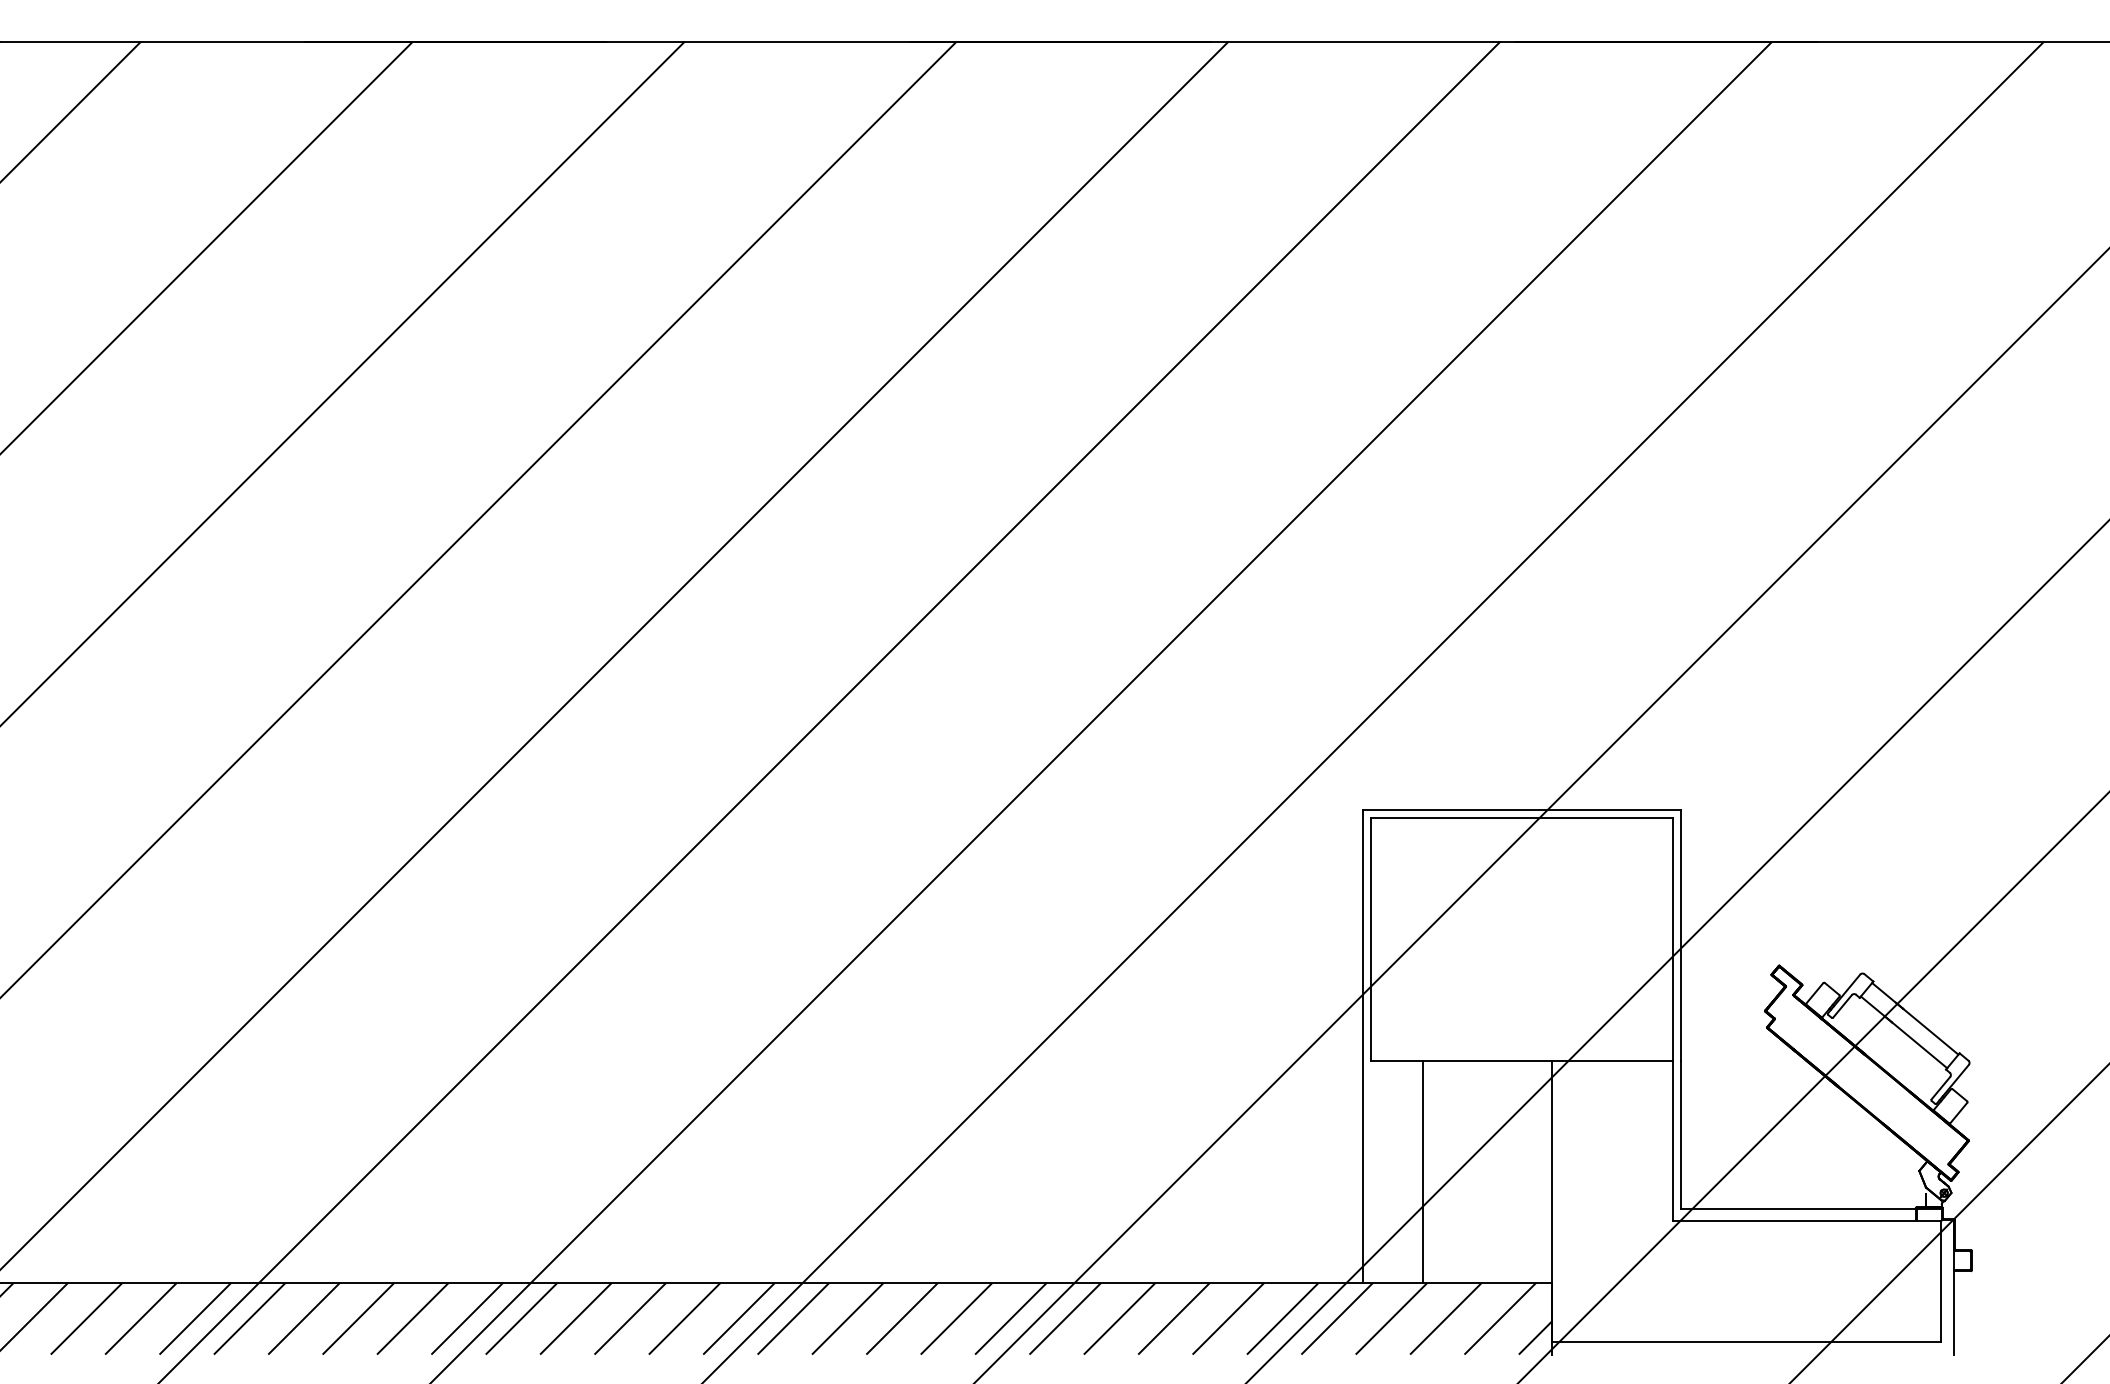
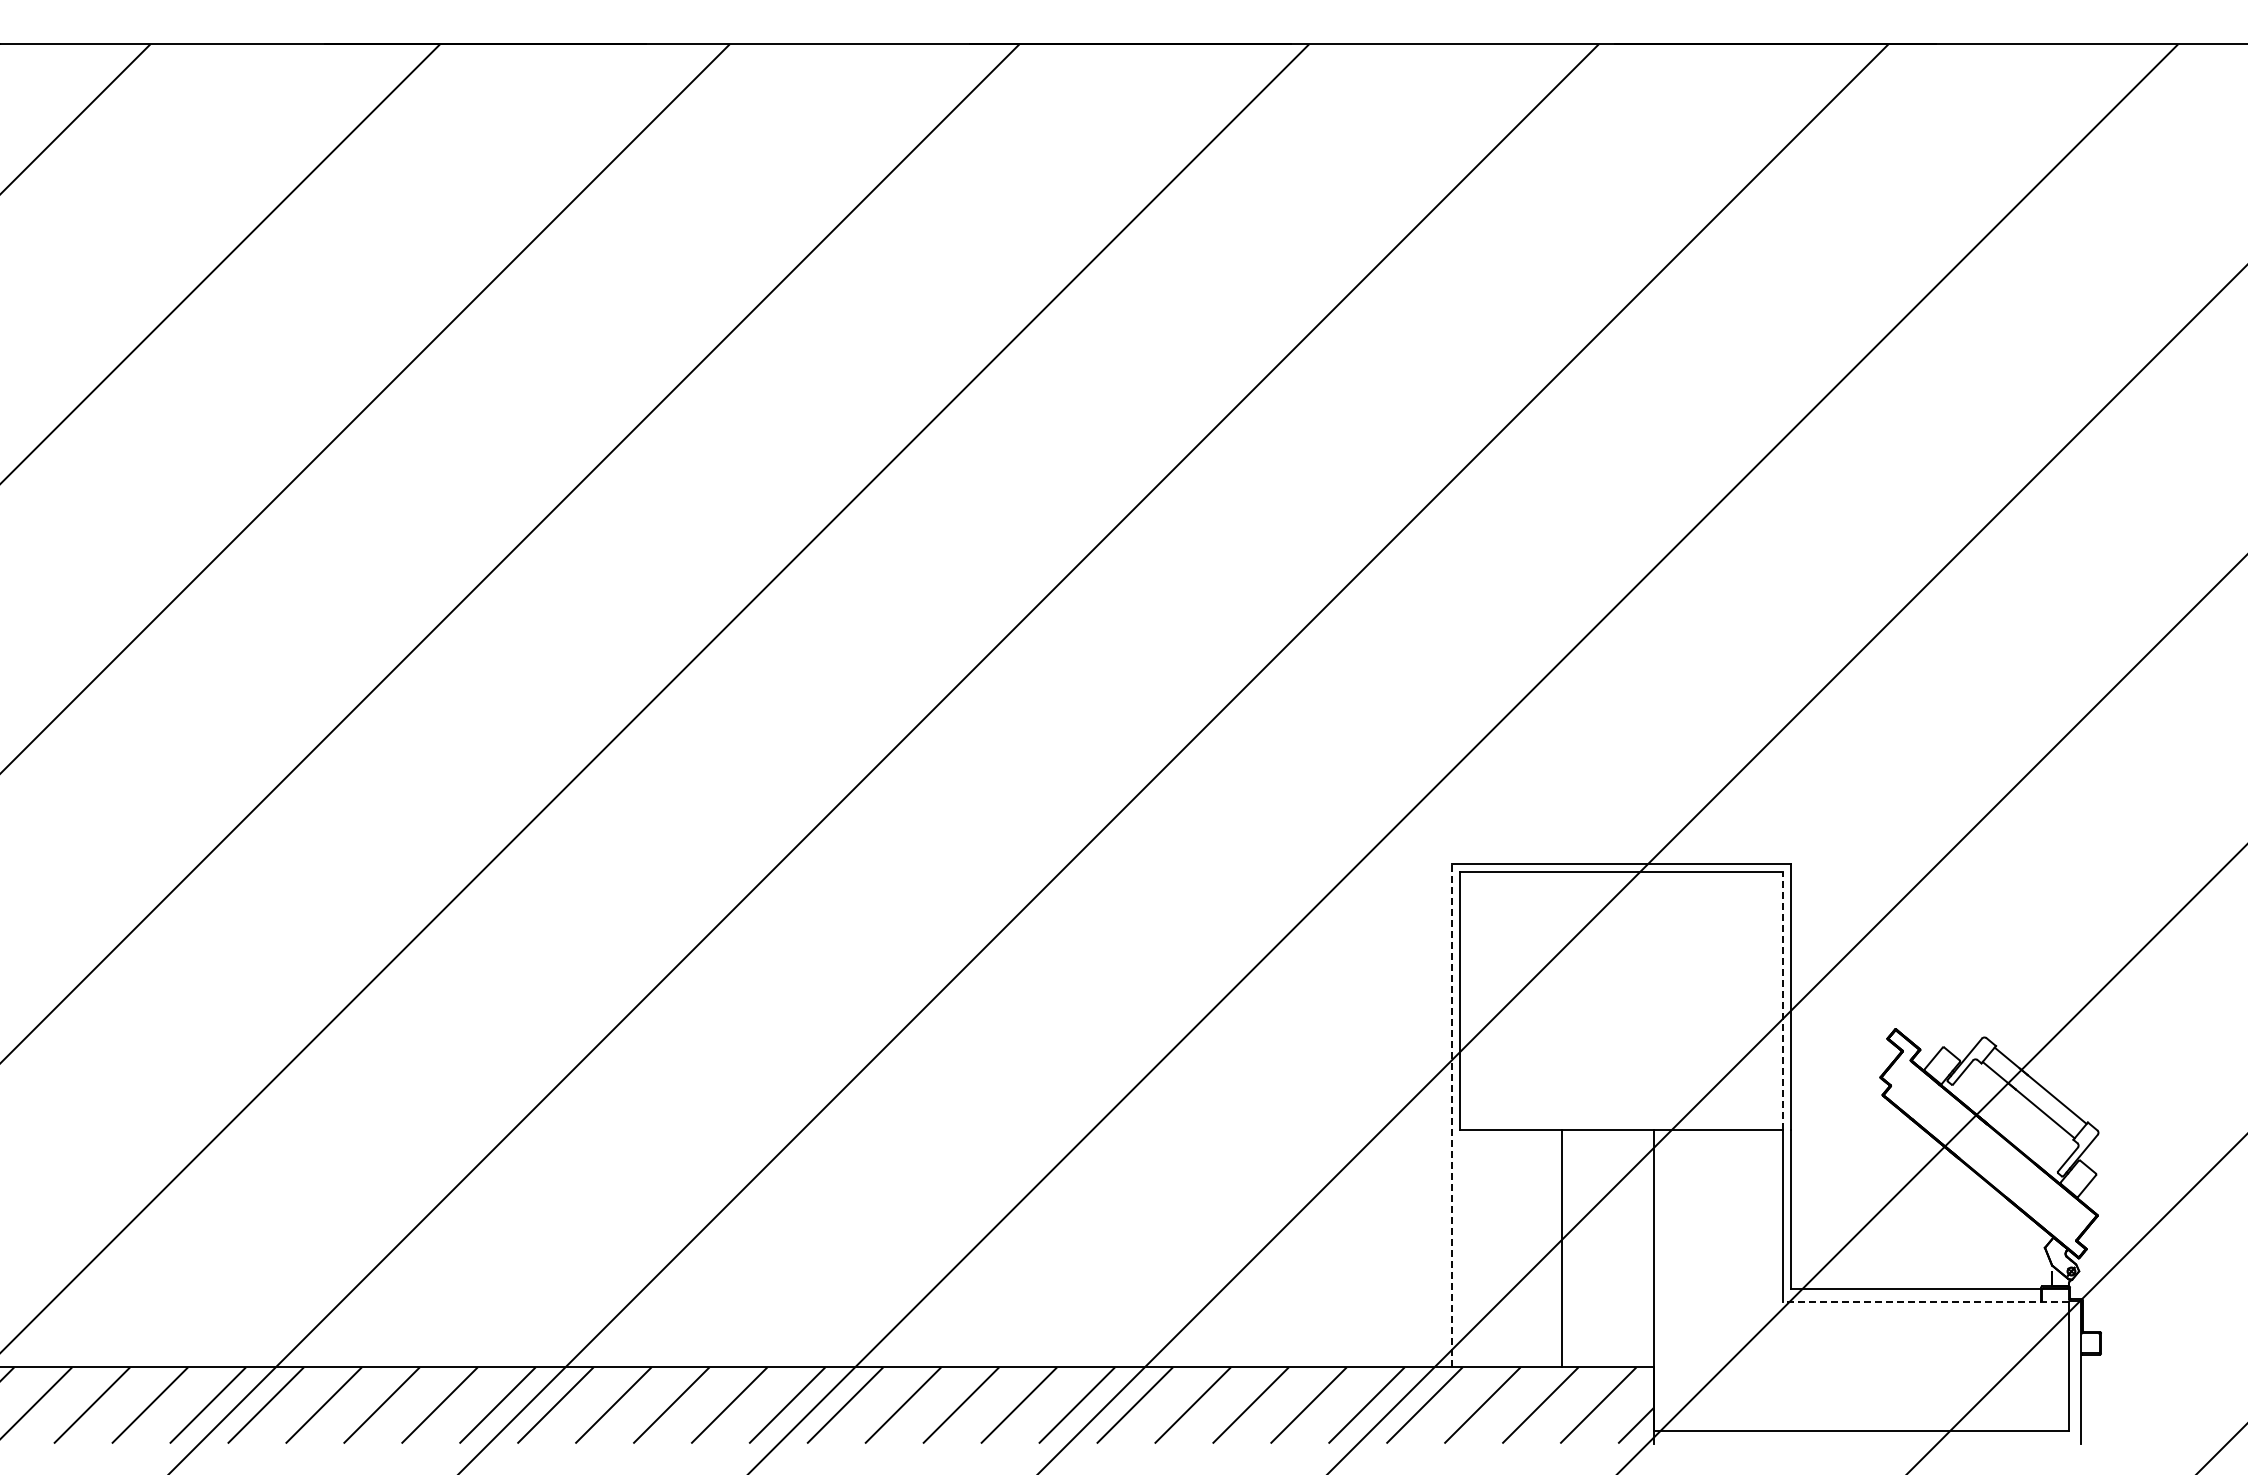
line: (1673, 938) -> (1782, 1000), solid -> dashed
line: (1362, 1046) -> (1451, 1115), solid -> dashed
line: (1423, 1171) -> (1562, 1248), moved
line: (1807, 1221) -> (1925, 1301), solid -> dashed

